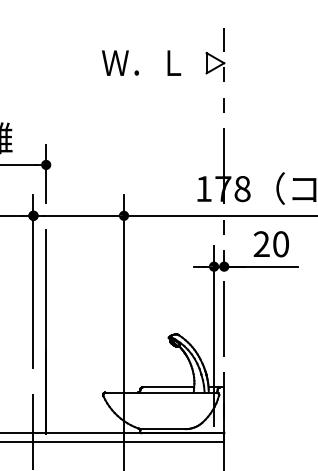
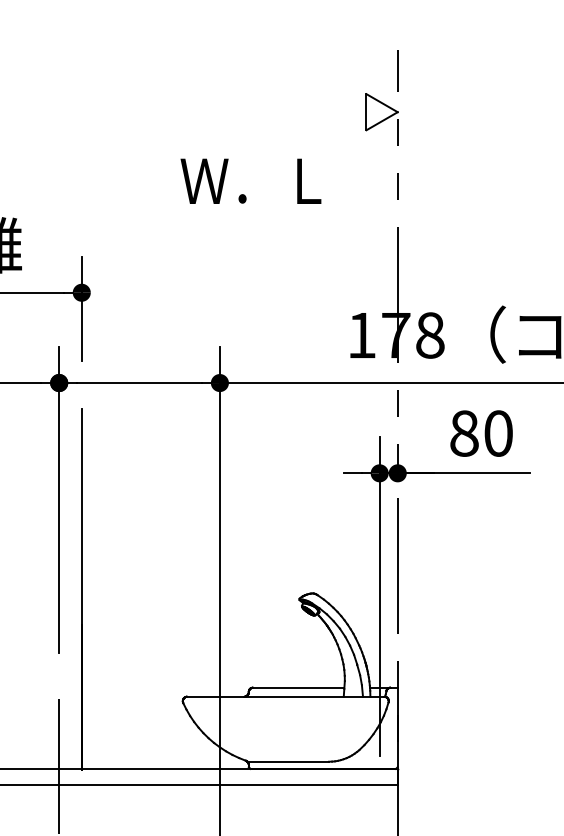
text: (141, 62) -> (250, 180), moved
text: (261, 244) -> (463, 433), 20 -> 80

